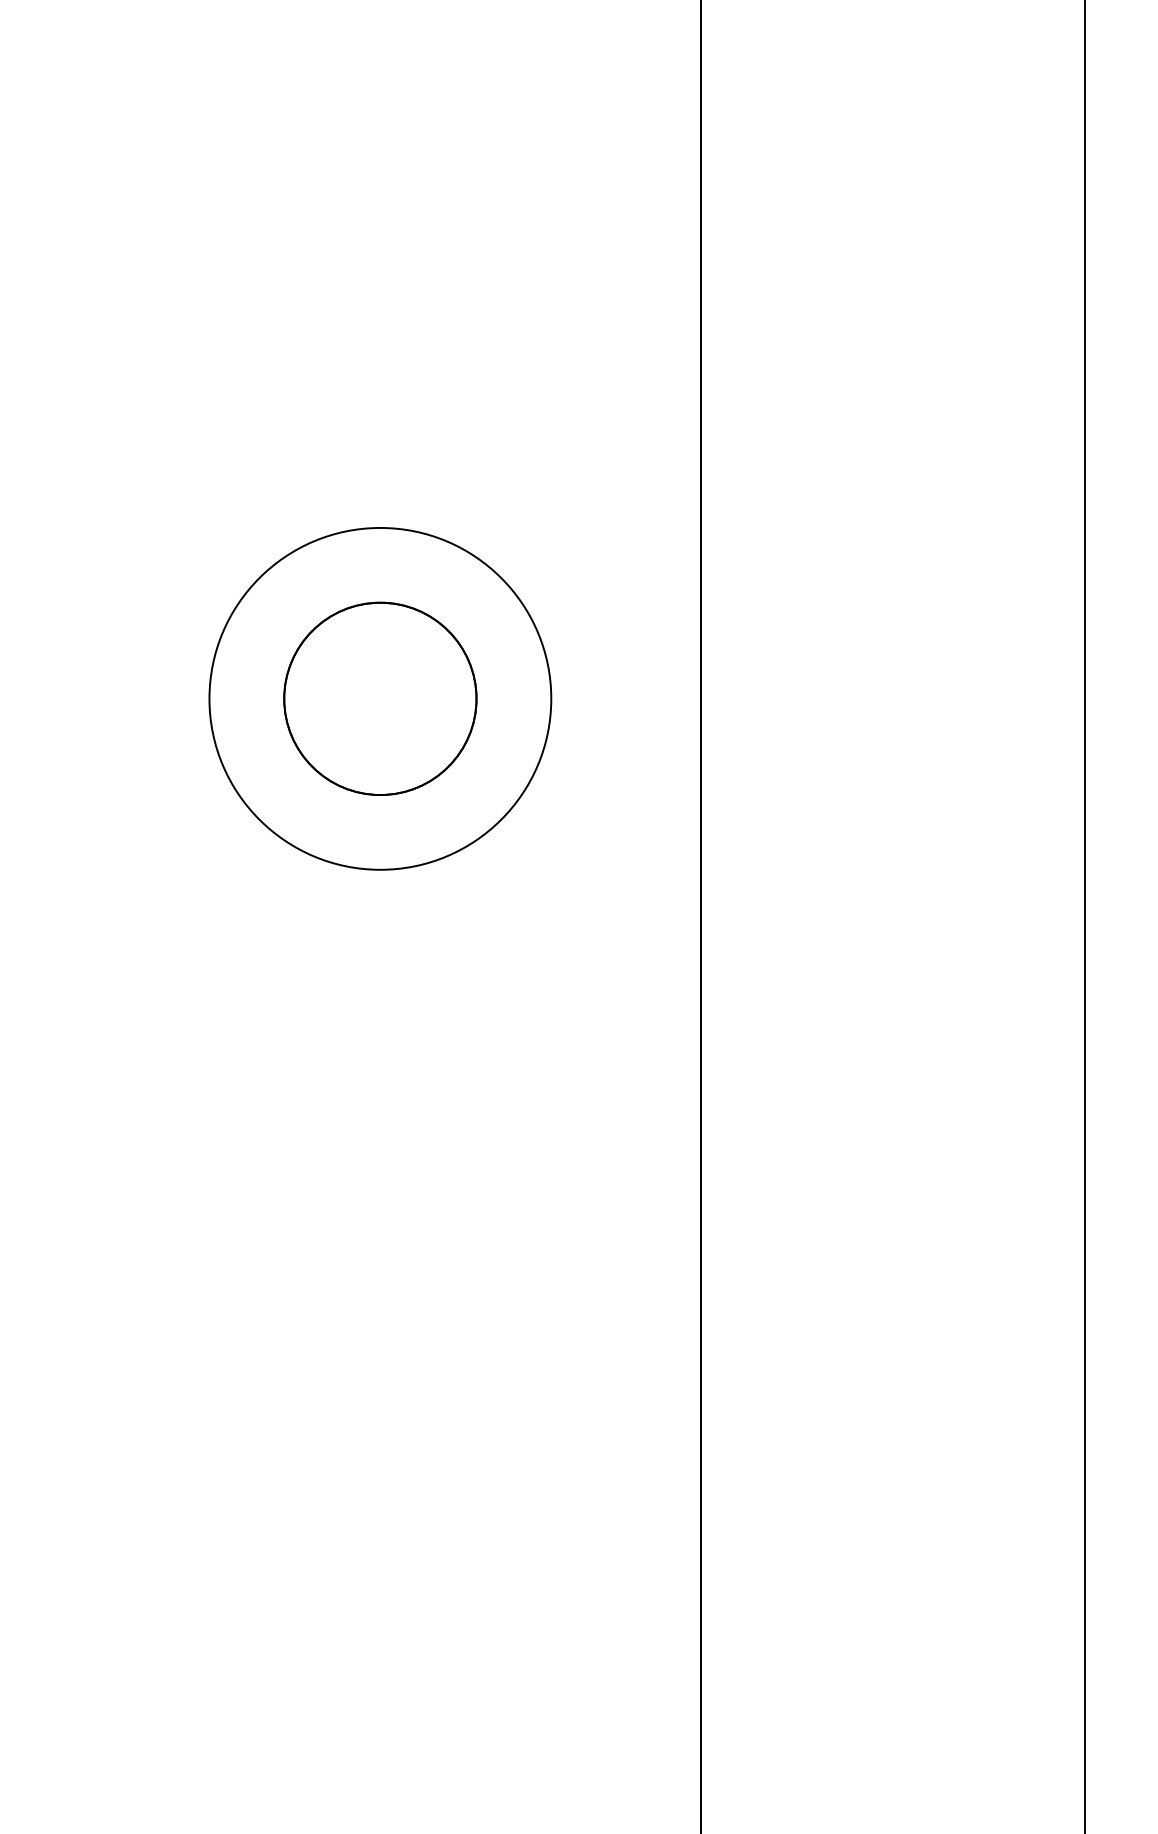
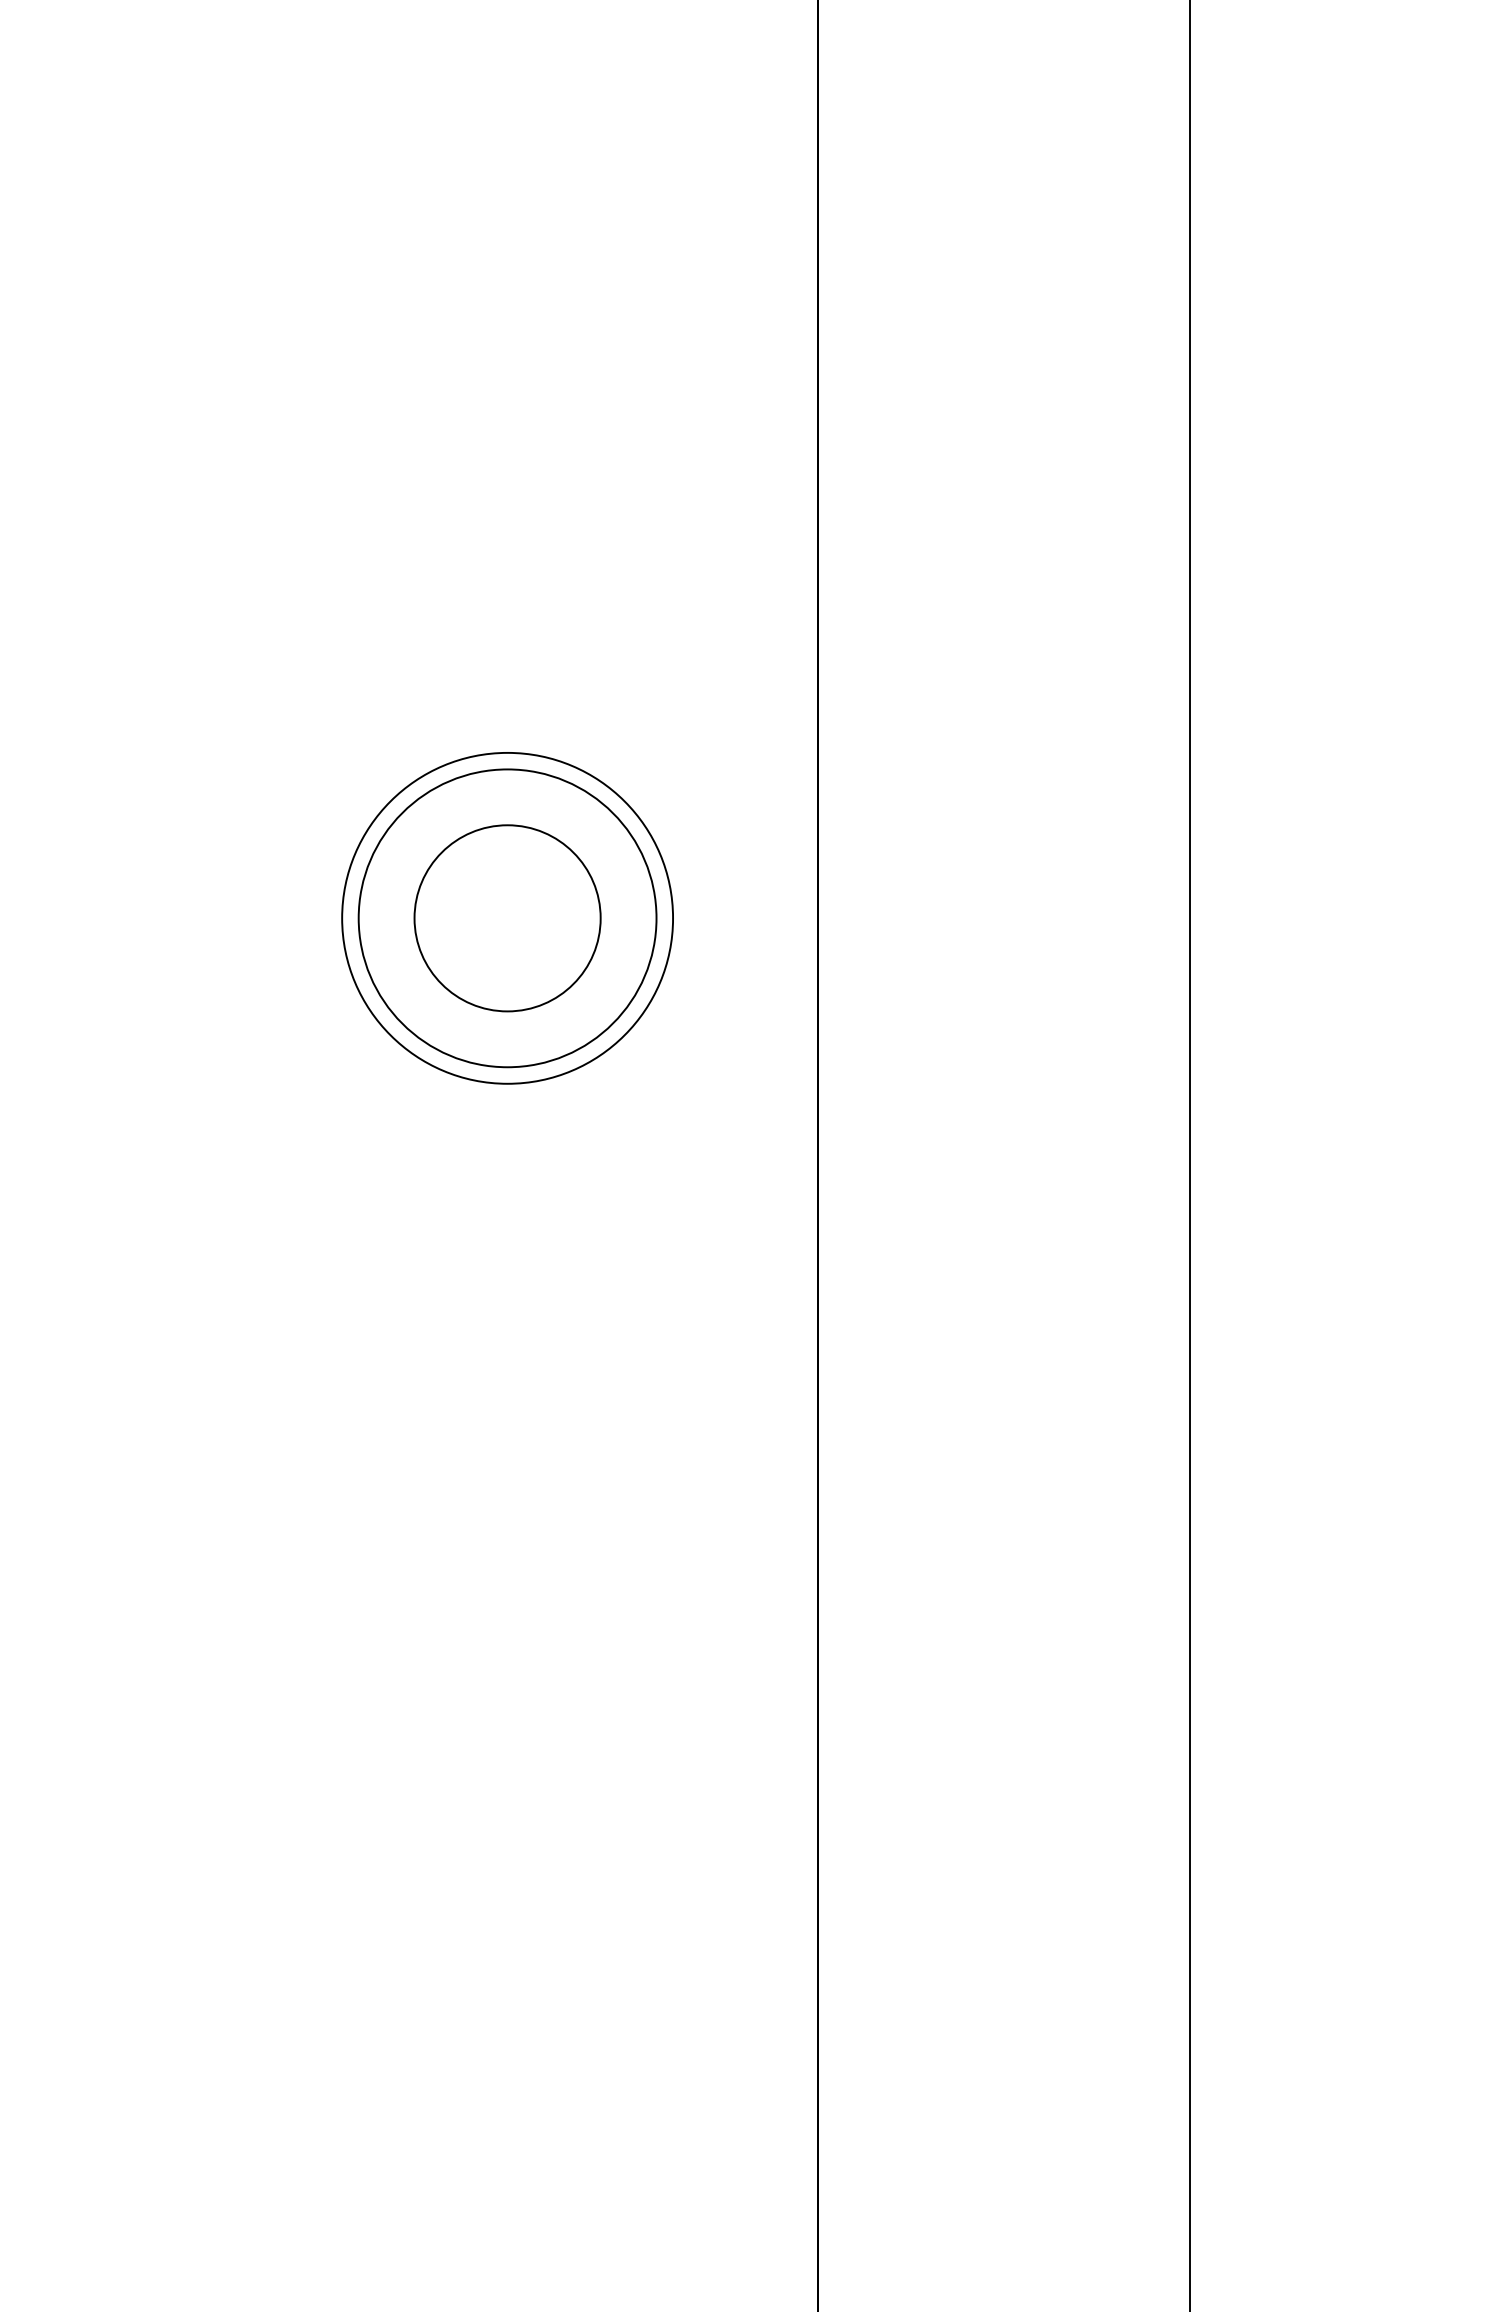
circle: (380, 699) -> (507, 918), size x1.6

